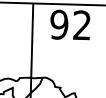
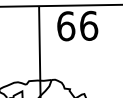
text: (70, 24) -> (77, 25), 92 -> 66

